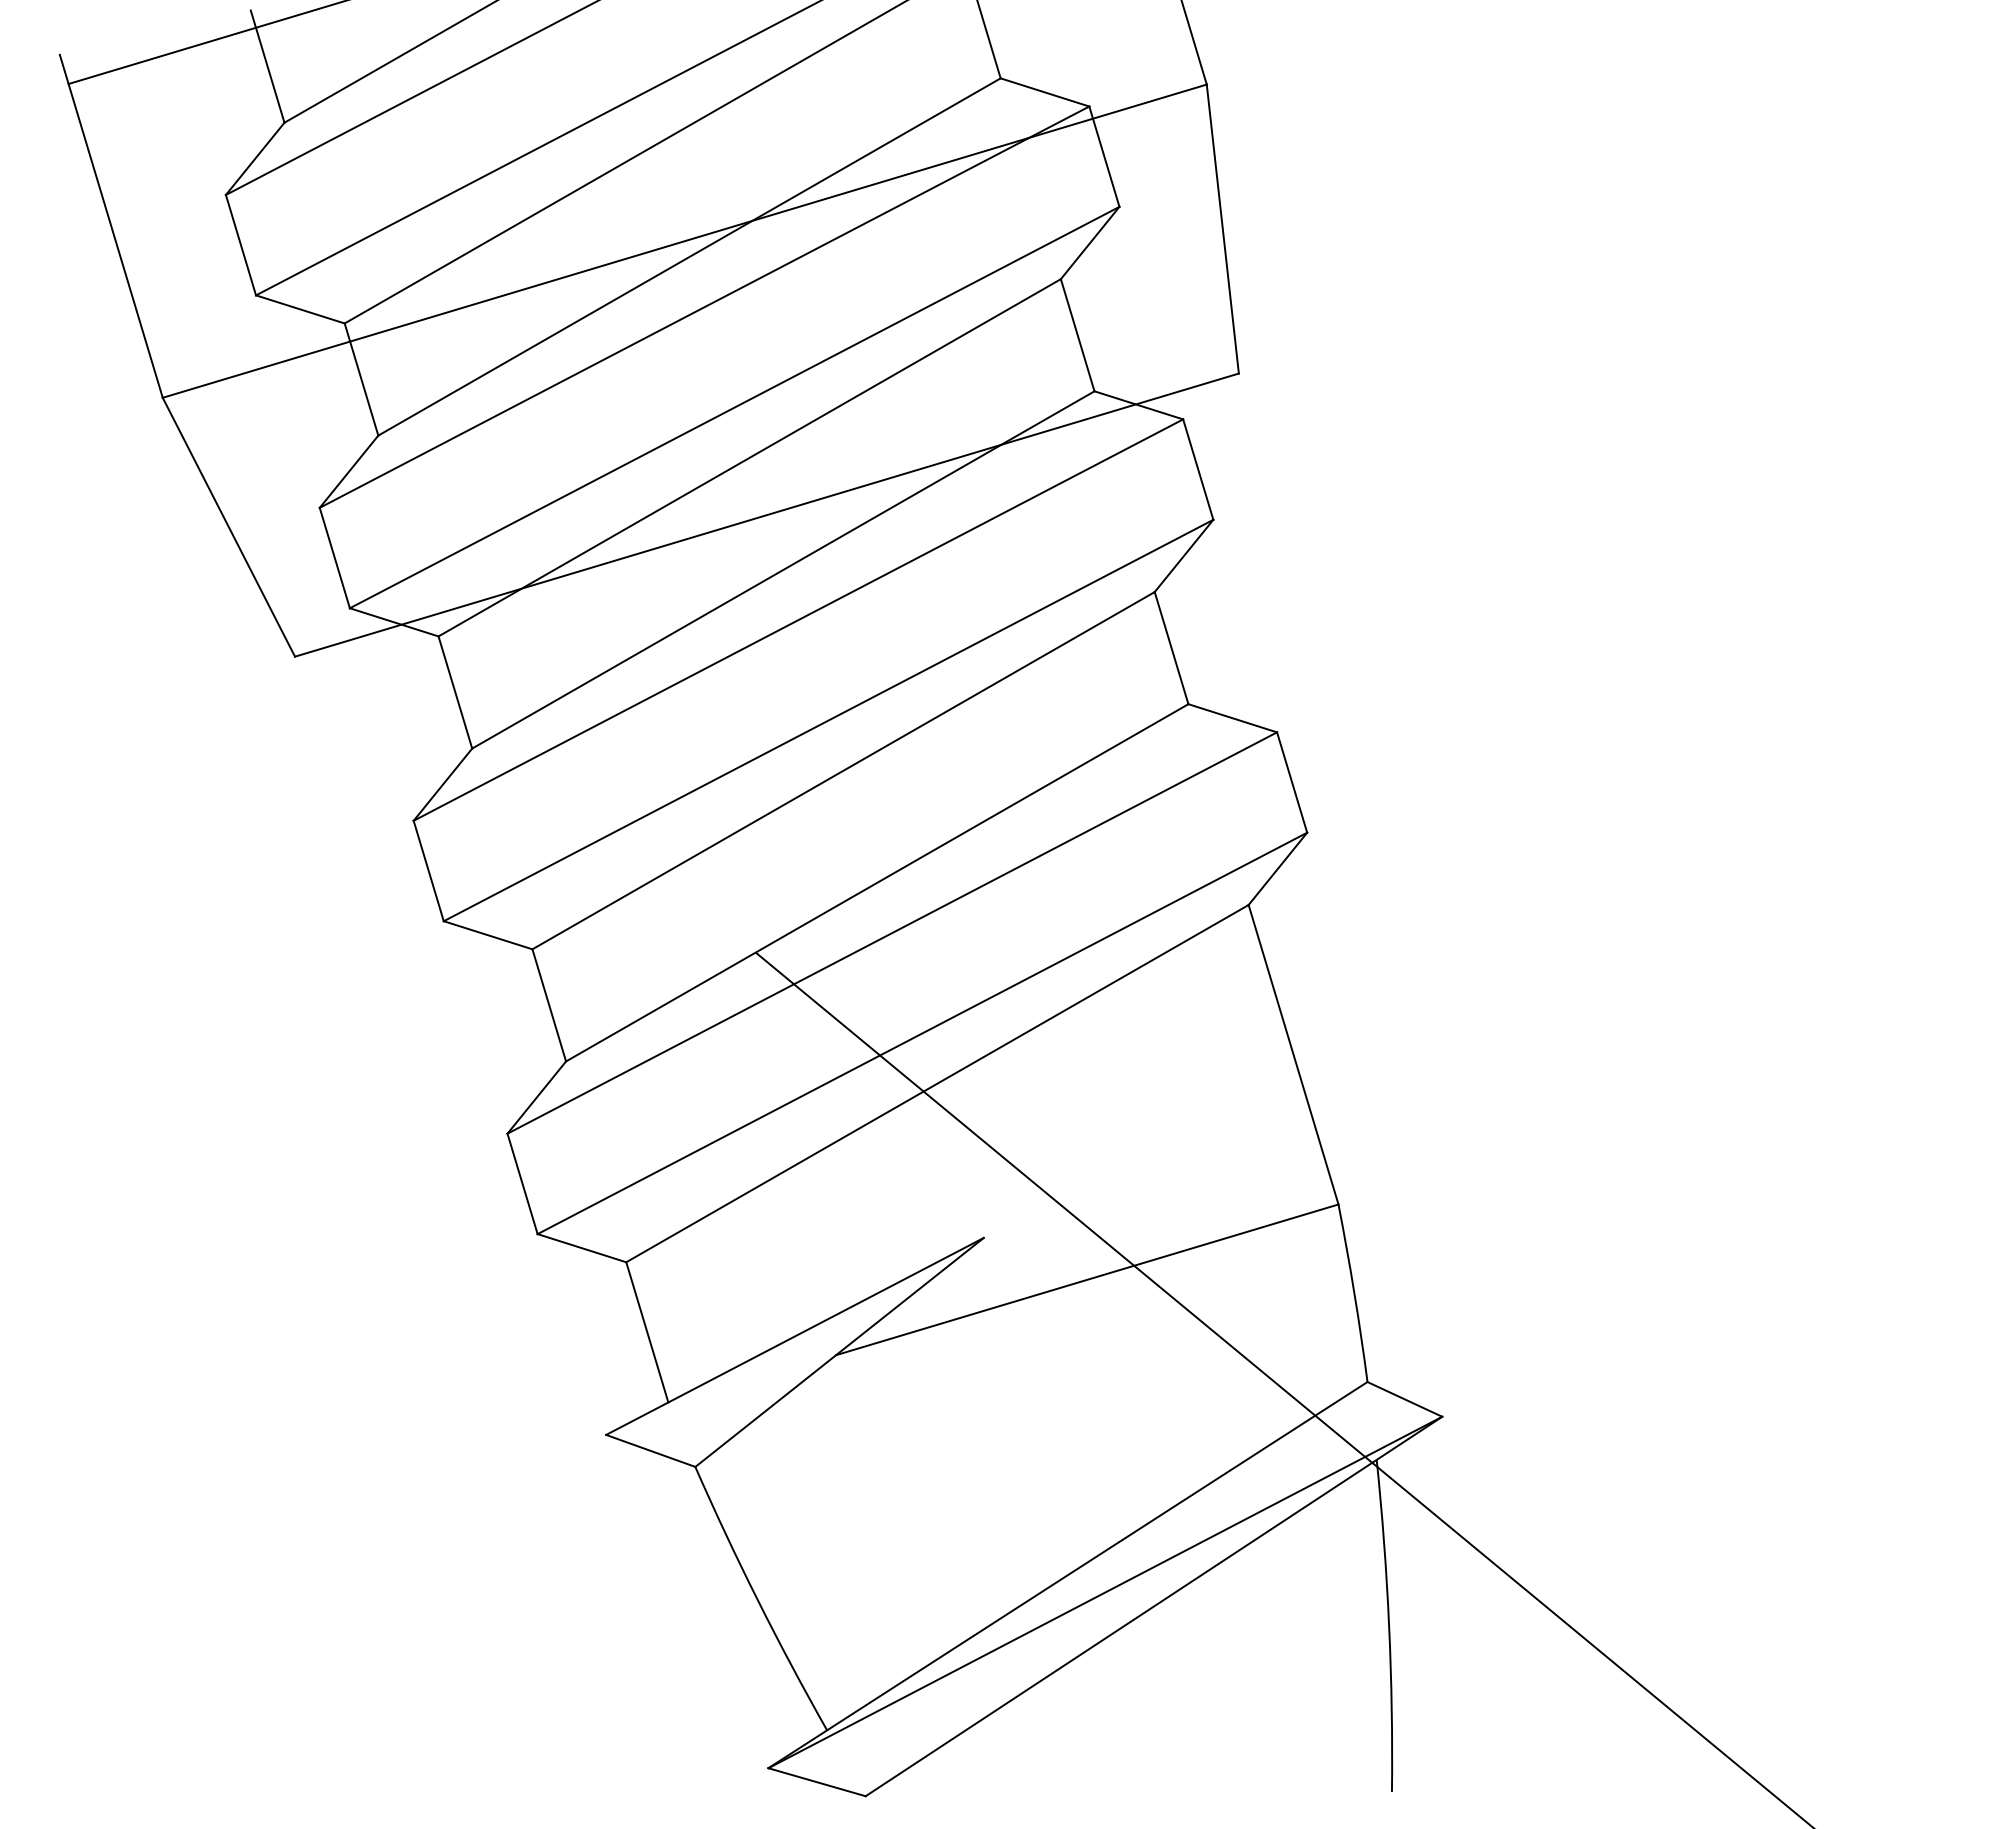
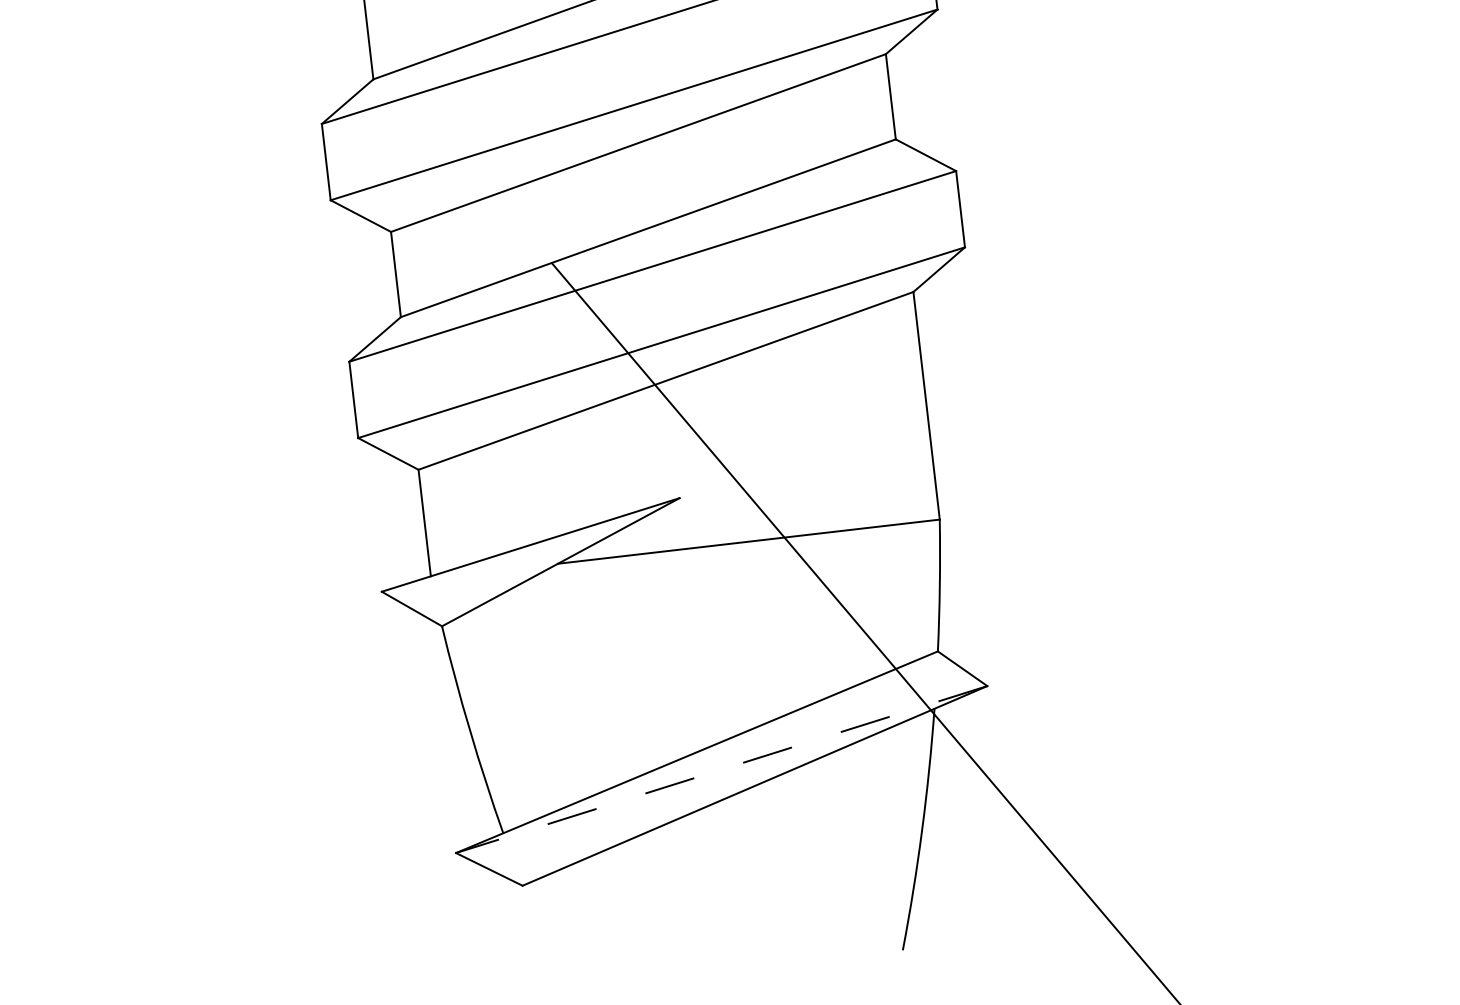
line: (1105, 1592) -> (721, 769), solid -> dashed

